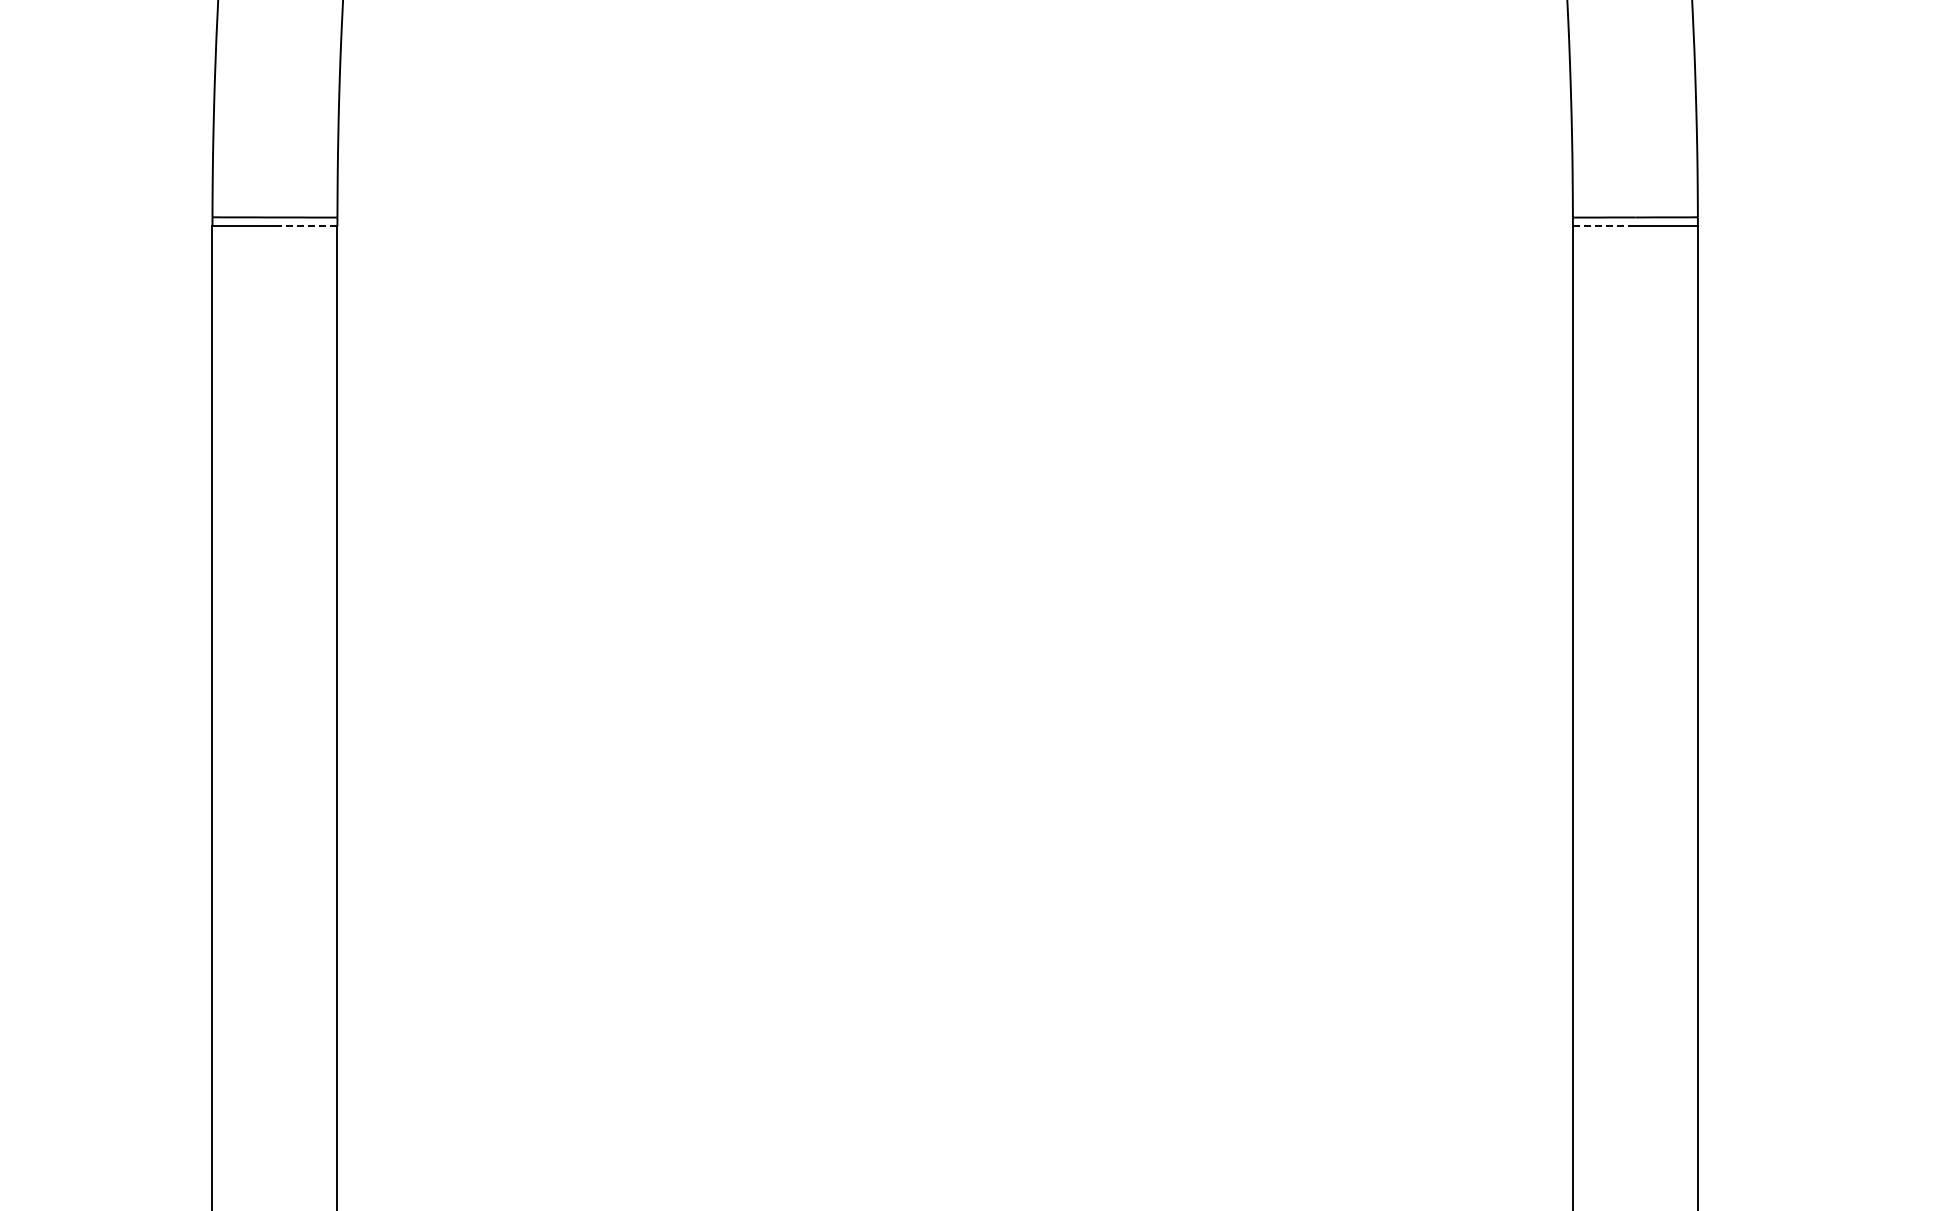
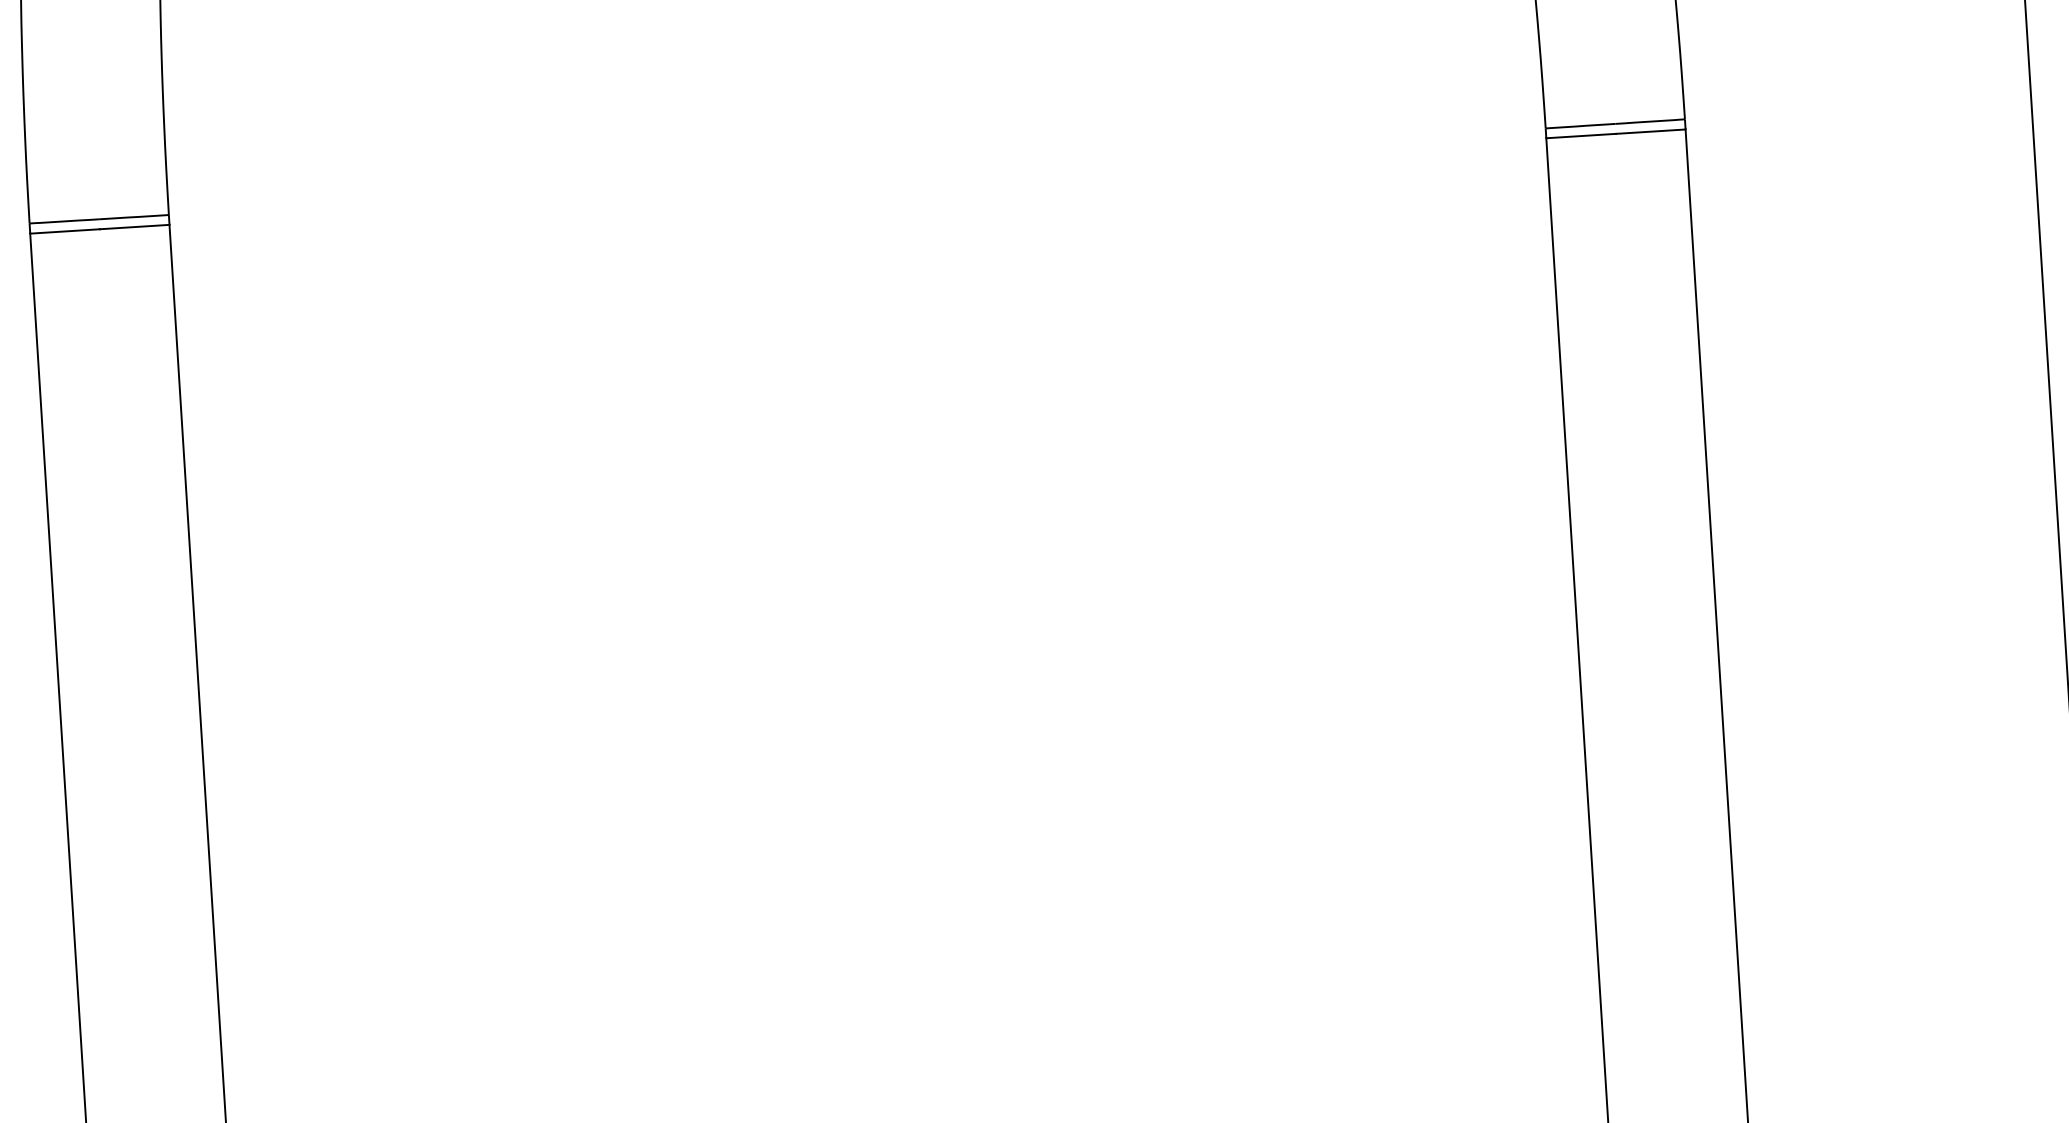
line: (305, 226) -> (133, 227), dashed -> solid
line: (1604, 226) -> (1581, 136), dashed -> solid

